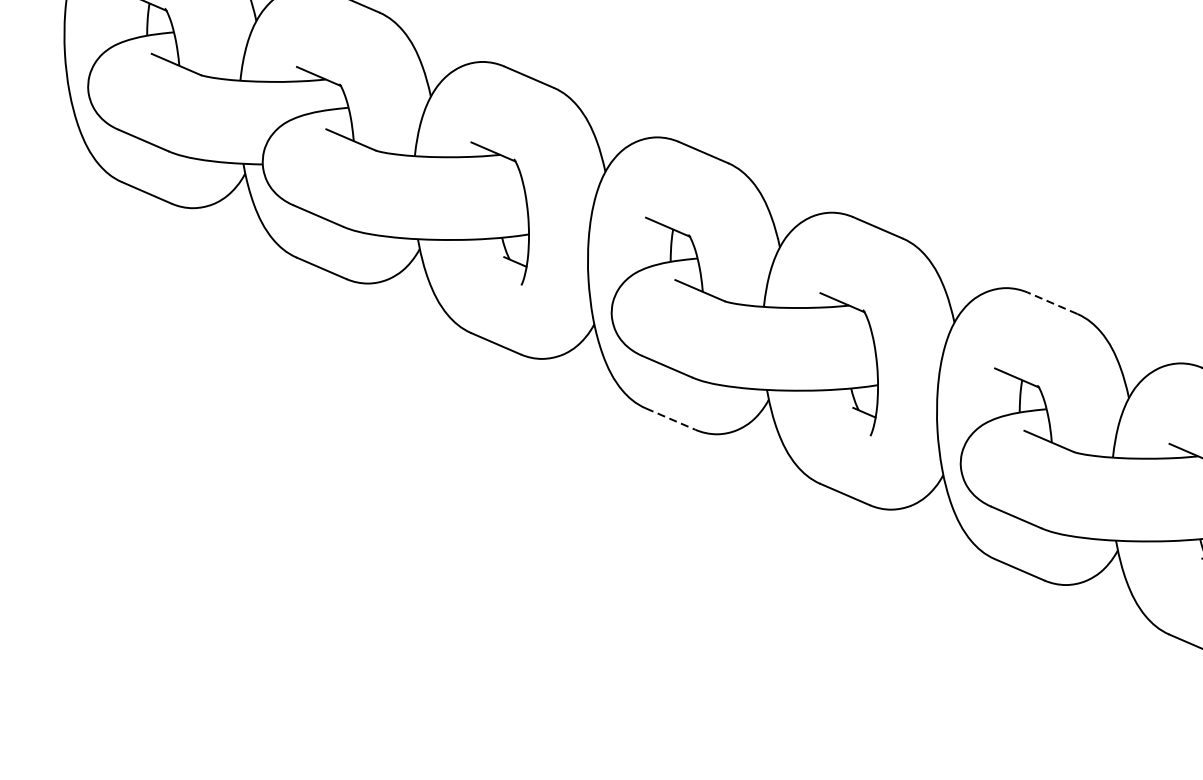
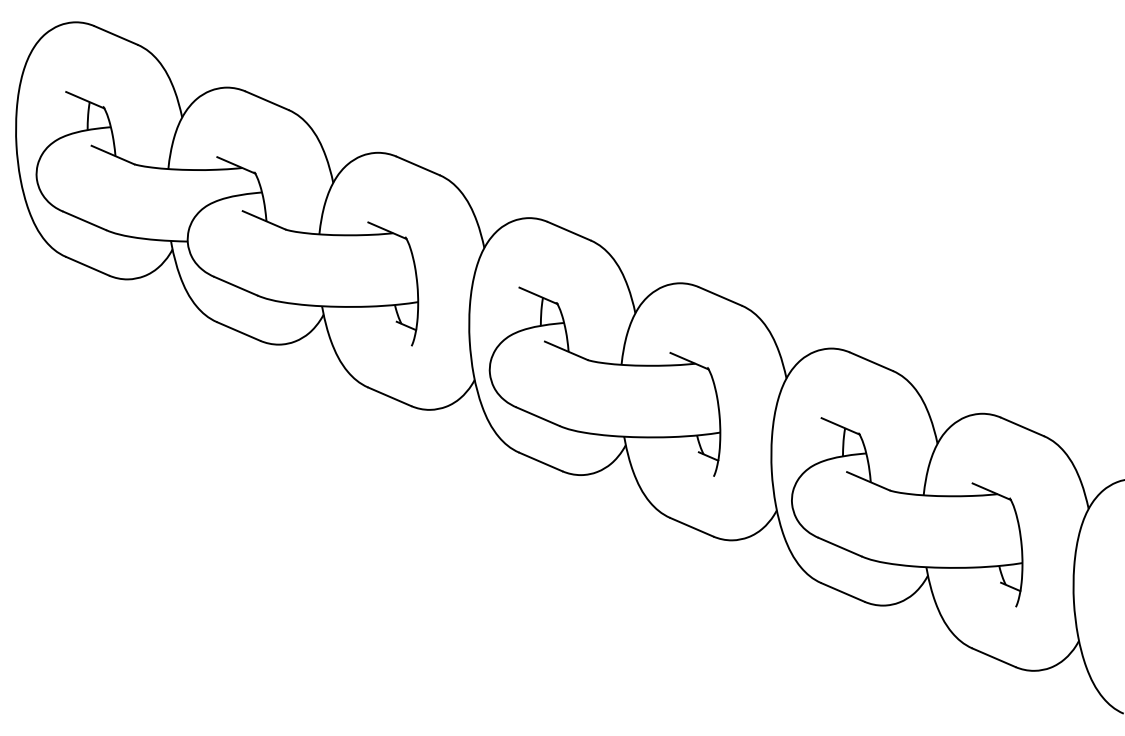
line: (1052, 303) -> (871, 361), dashed -> solid
line: (671, 419) -> (541, 462), dashed -> solid

